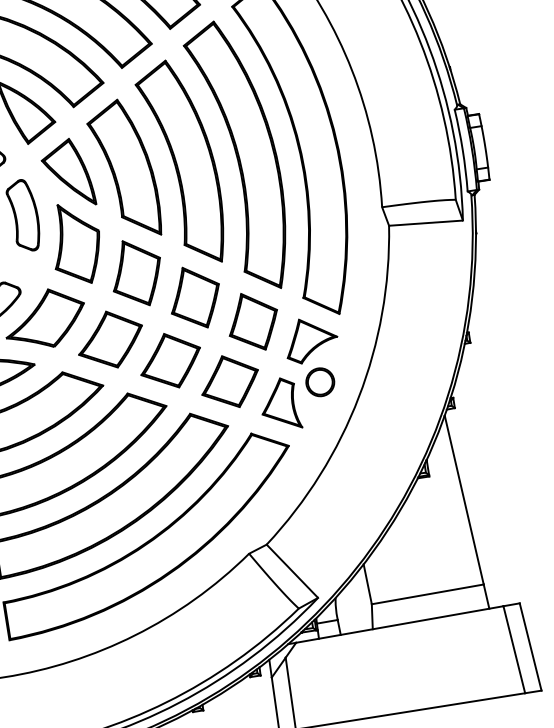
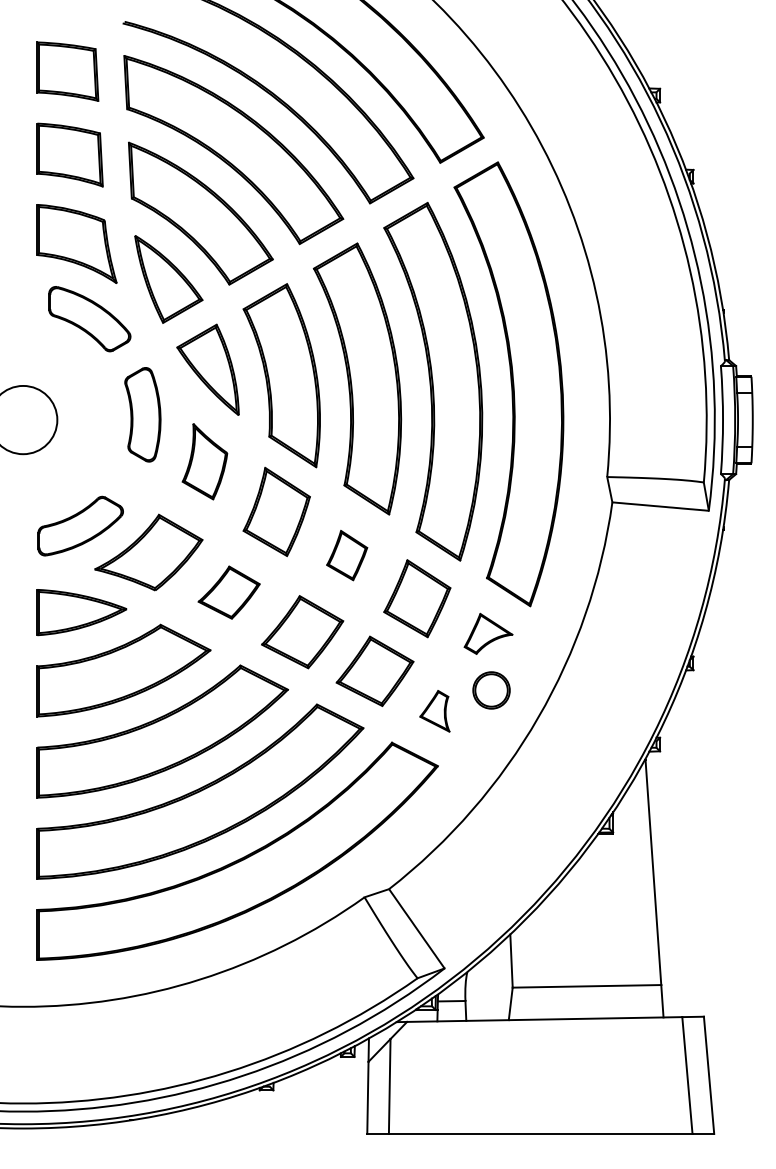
part: (76, 243) -> (204, 461), size x0.7
part: (194, 297) -> (346, 555), size x0.6
part: (109, 339) -> (228, 592), size x0.7
part: (311, 339) -> (488, 633), size x0.7
part: (279, 405) -> (434, 711), size x0.6

